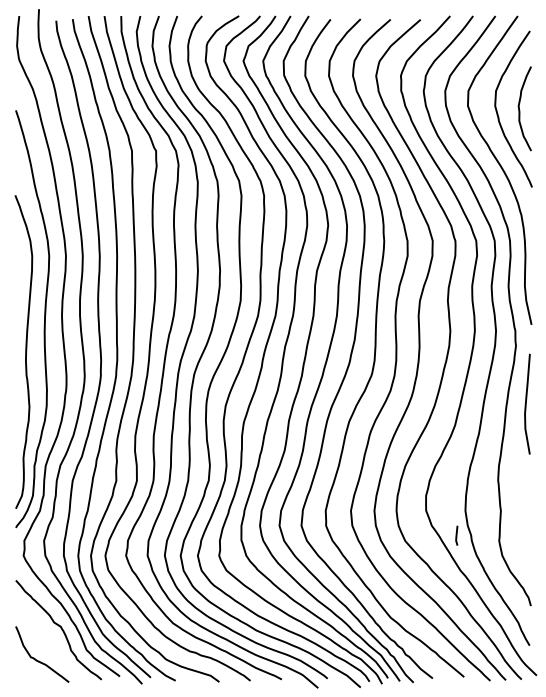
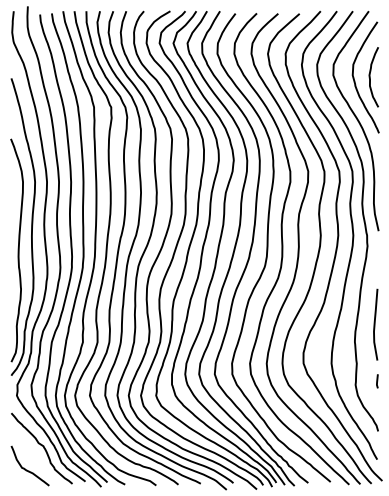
curve: (526, 403) -> (375, 324), moved
line: (456, 535) -> (377, 381), moved

